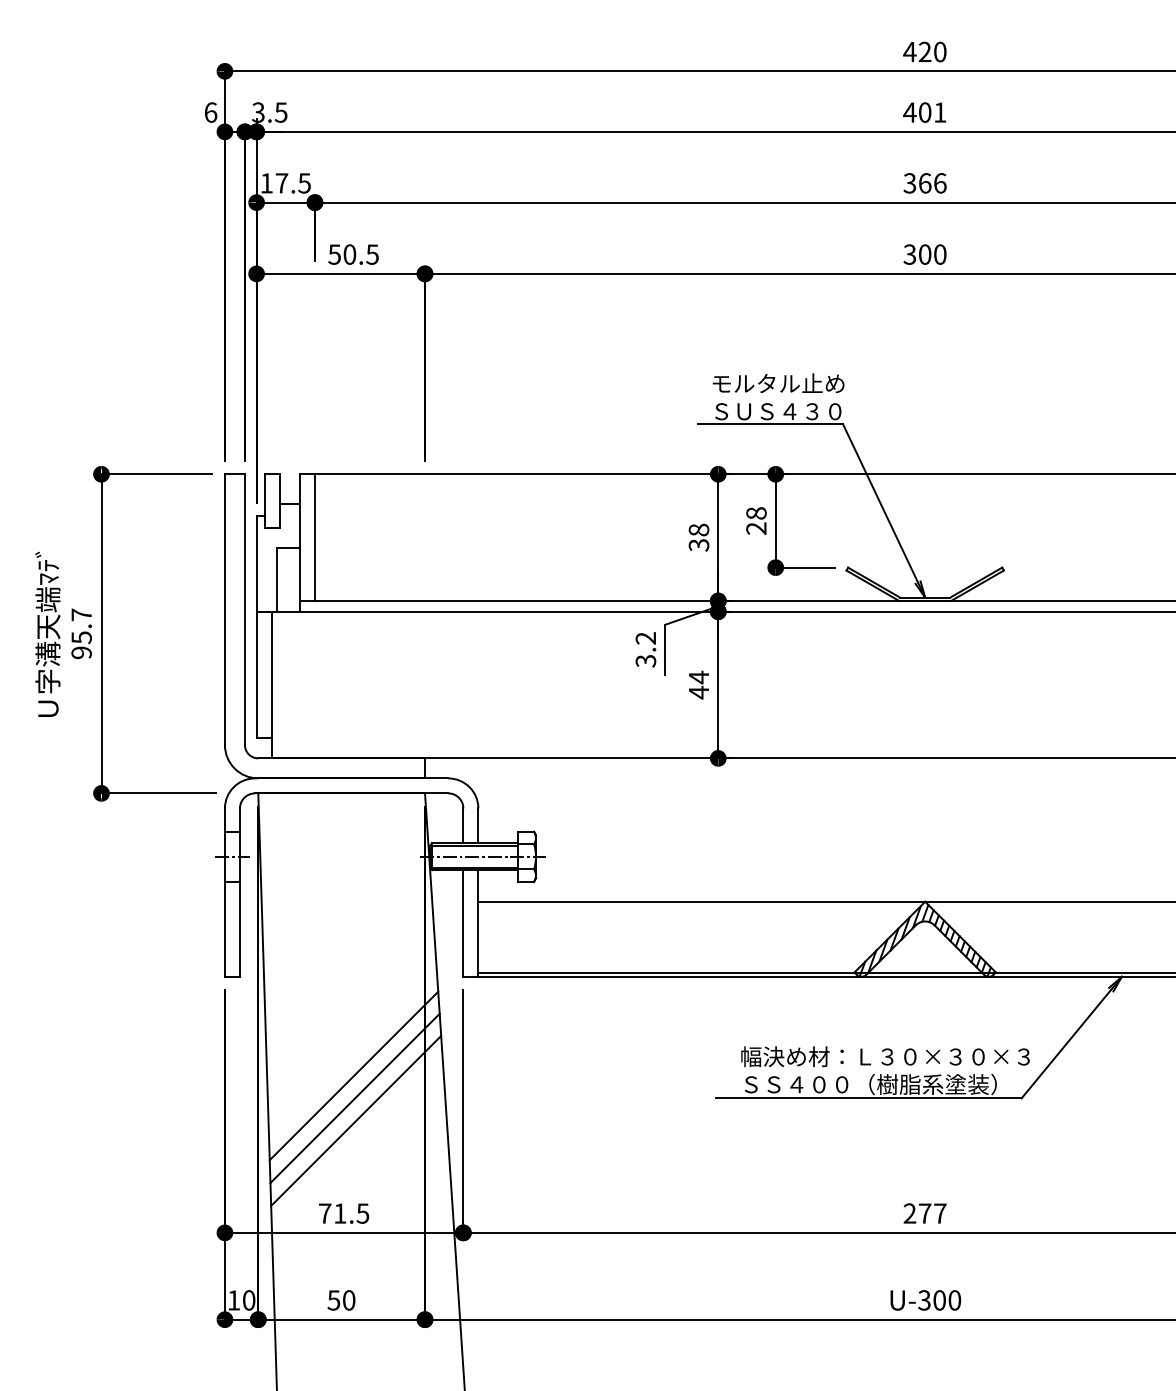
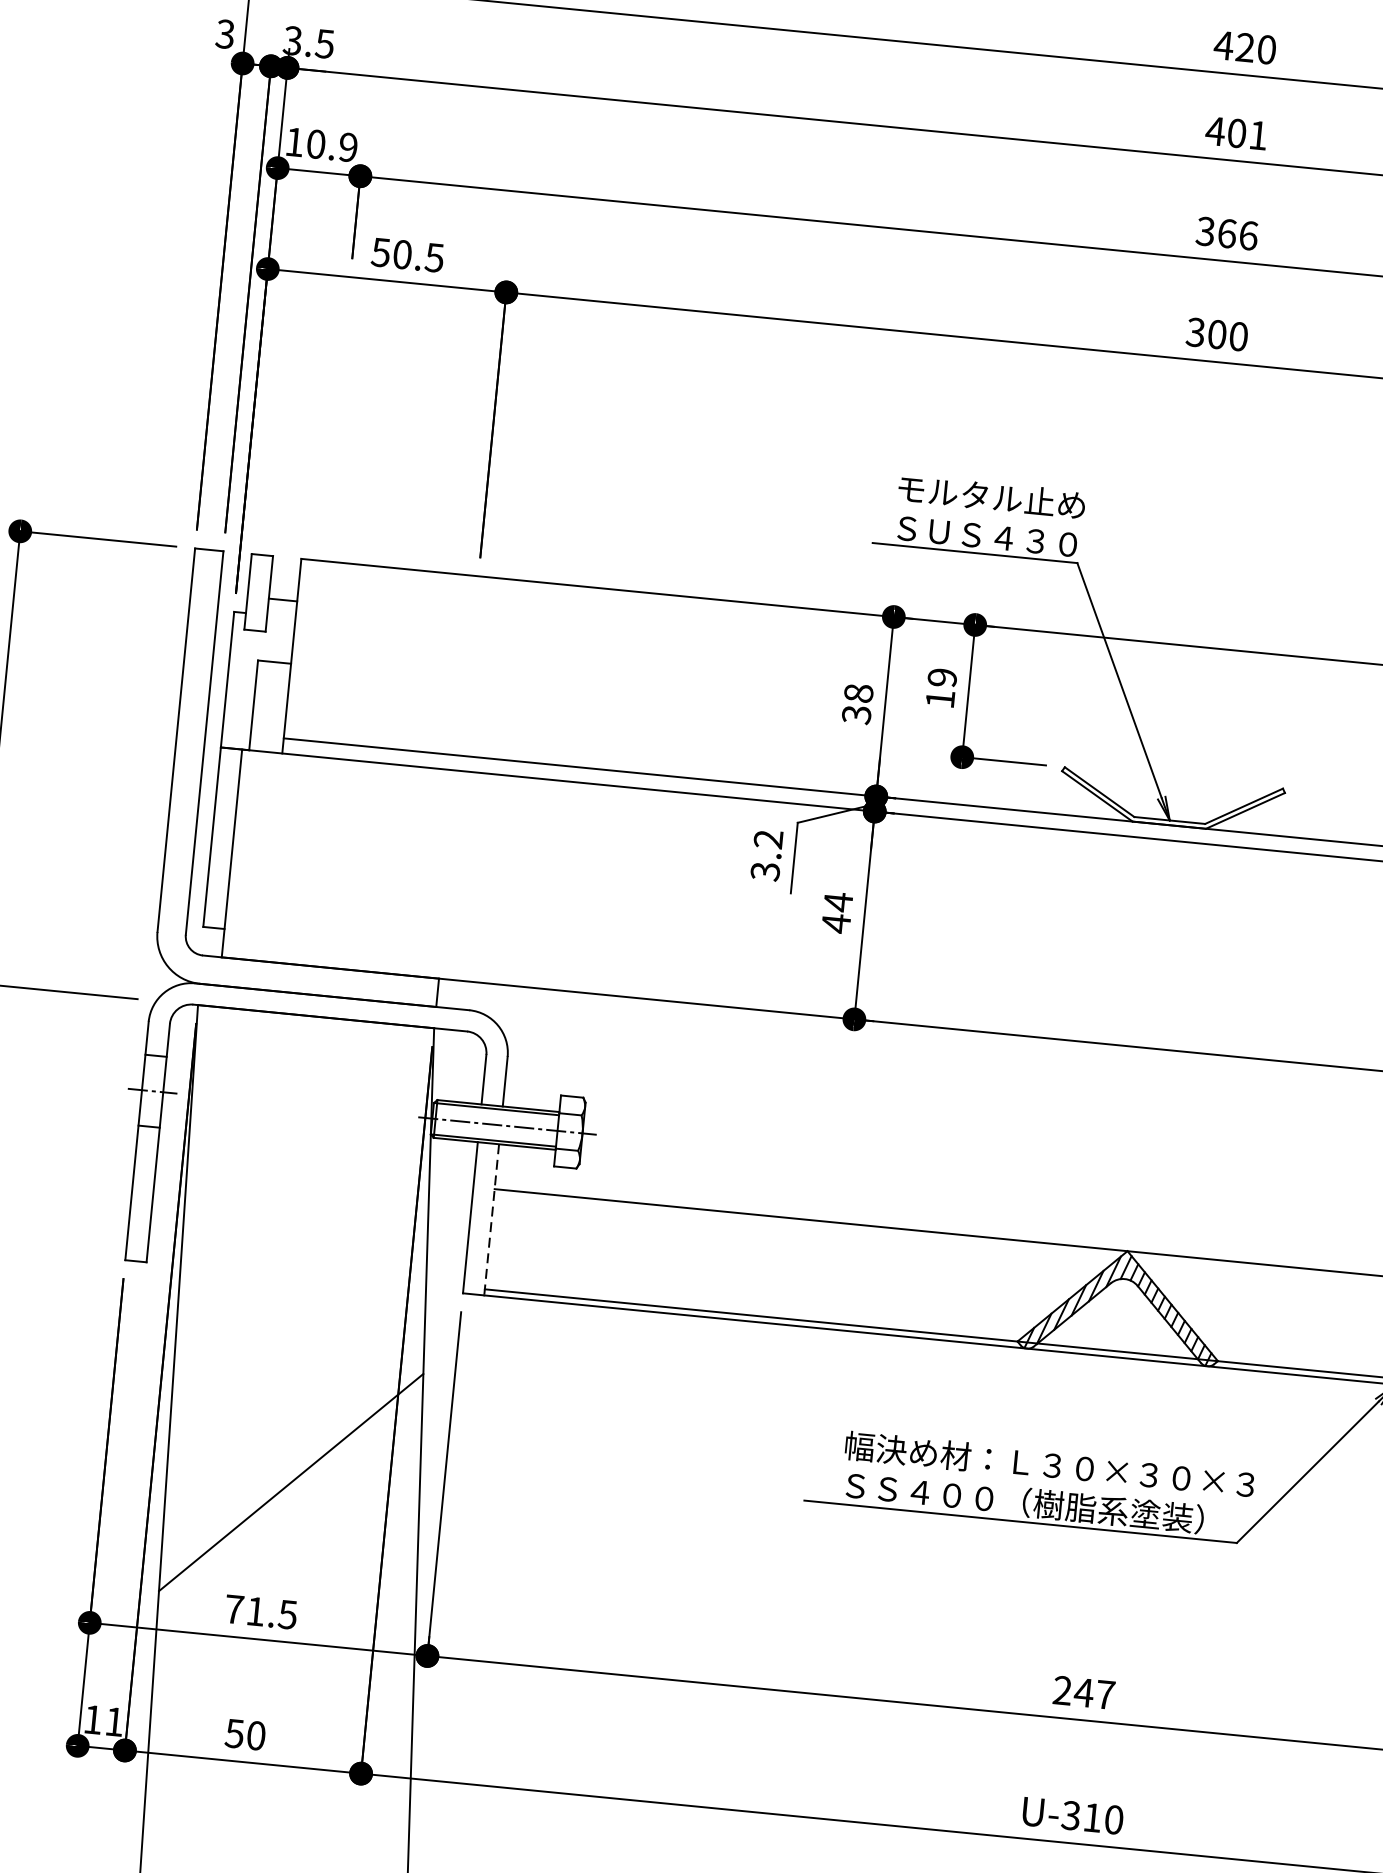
text: (210, 112) -> (224, 34), 6 -> 3
text: (292, 183) -> (331, 146), 17.5 -> 10.9
text: (756, 520) -> (941, 687), 28 -> 19
line: (314, 537) -> (313, 650), removed
line: (478, 923) -> (491, 1219), solid -> dashed
line: (353, 1075) -> (293, 1417), removed
line: (354, 1098) -> (291, 1450), removed
text: (924, 1213) -> (1083, 1692), 277 -> 247
text: (249, 1300) -> (115, 1722), 10 -> 11
text: (939, 1300) -> (1092, 1817), U-300 -> U-310

